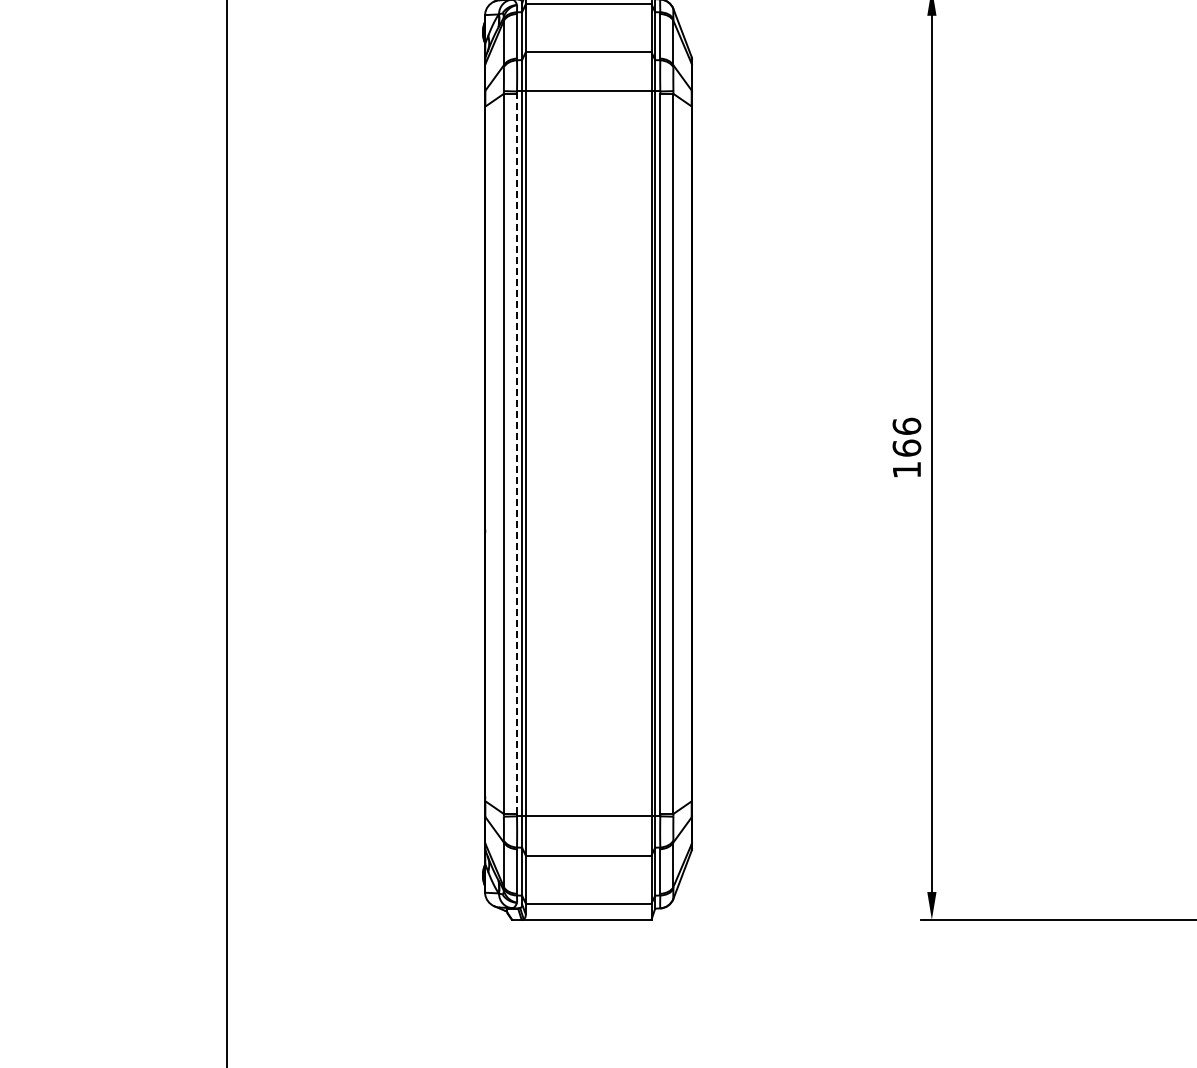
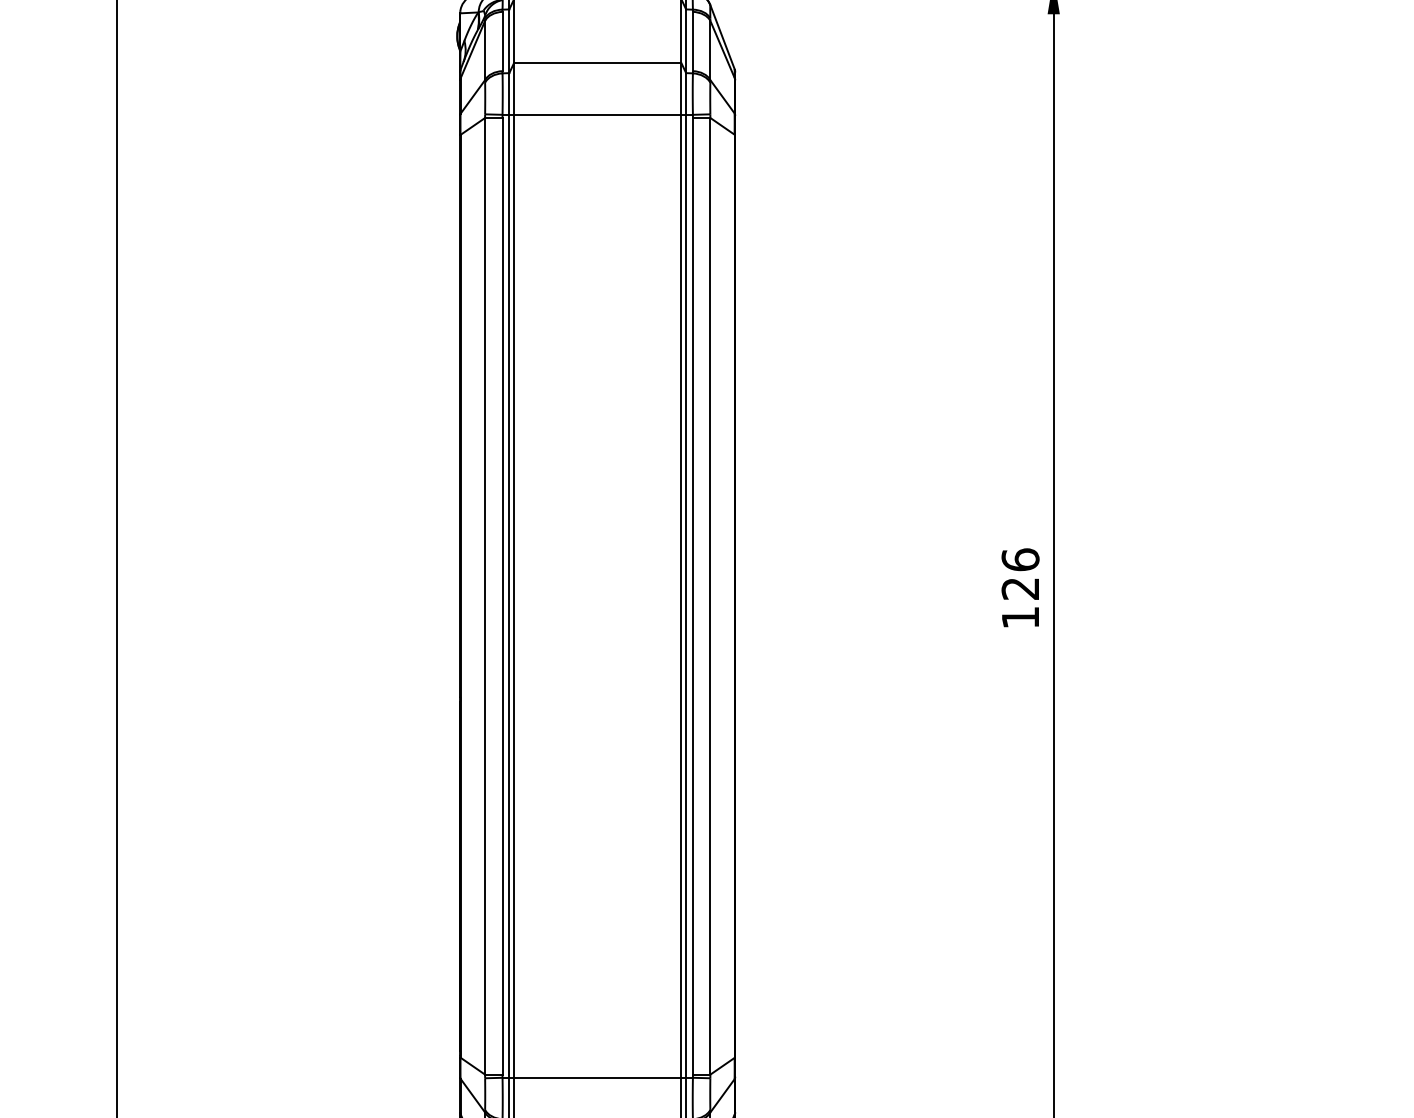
text: (906, 447) -> (1020, 587), 166 -> 126
line: (516, 453) -> (501, 595), dashed -> solid

